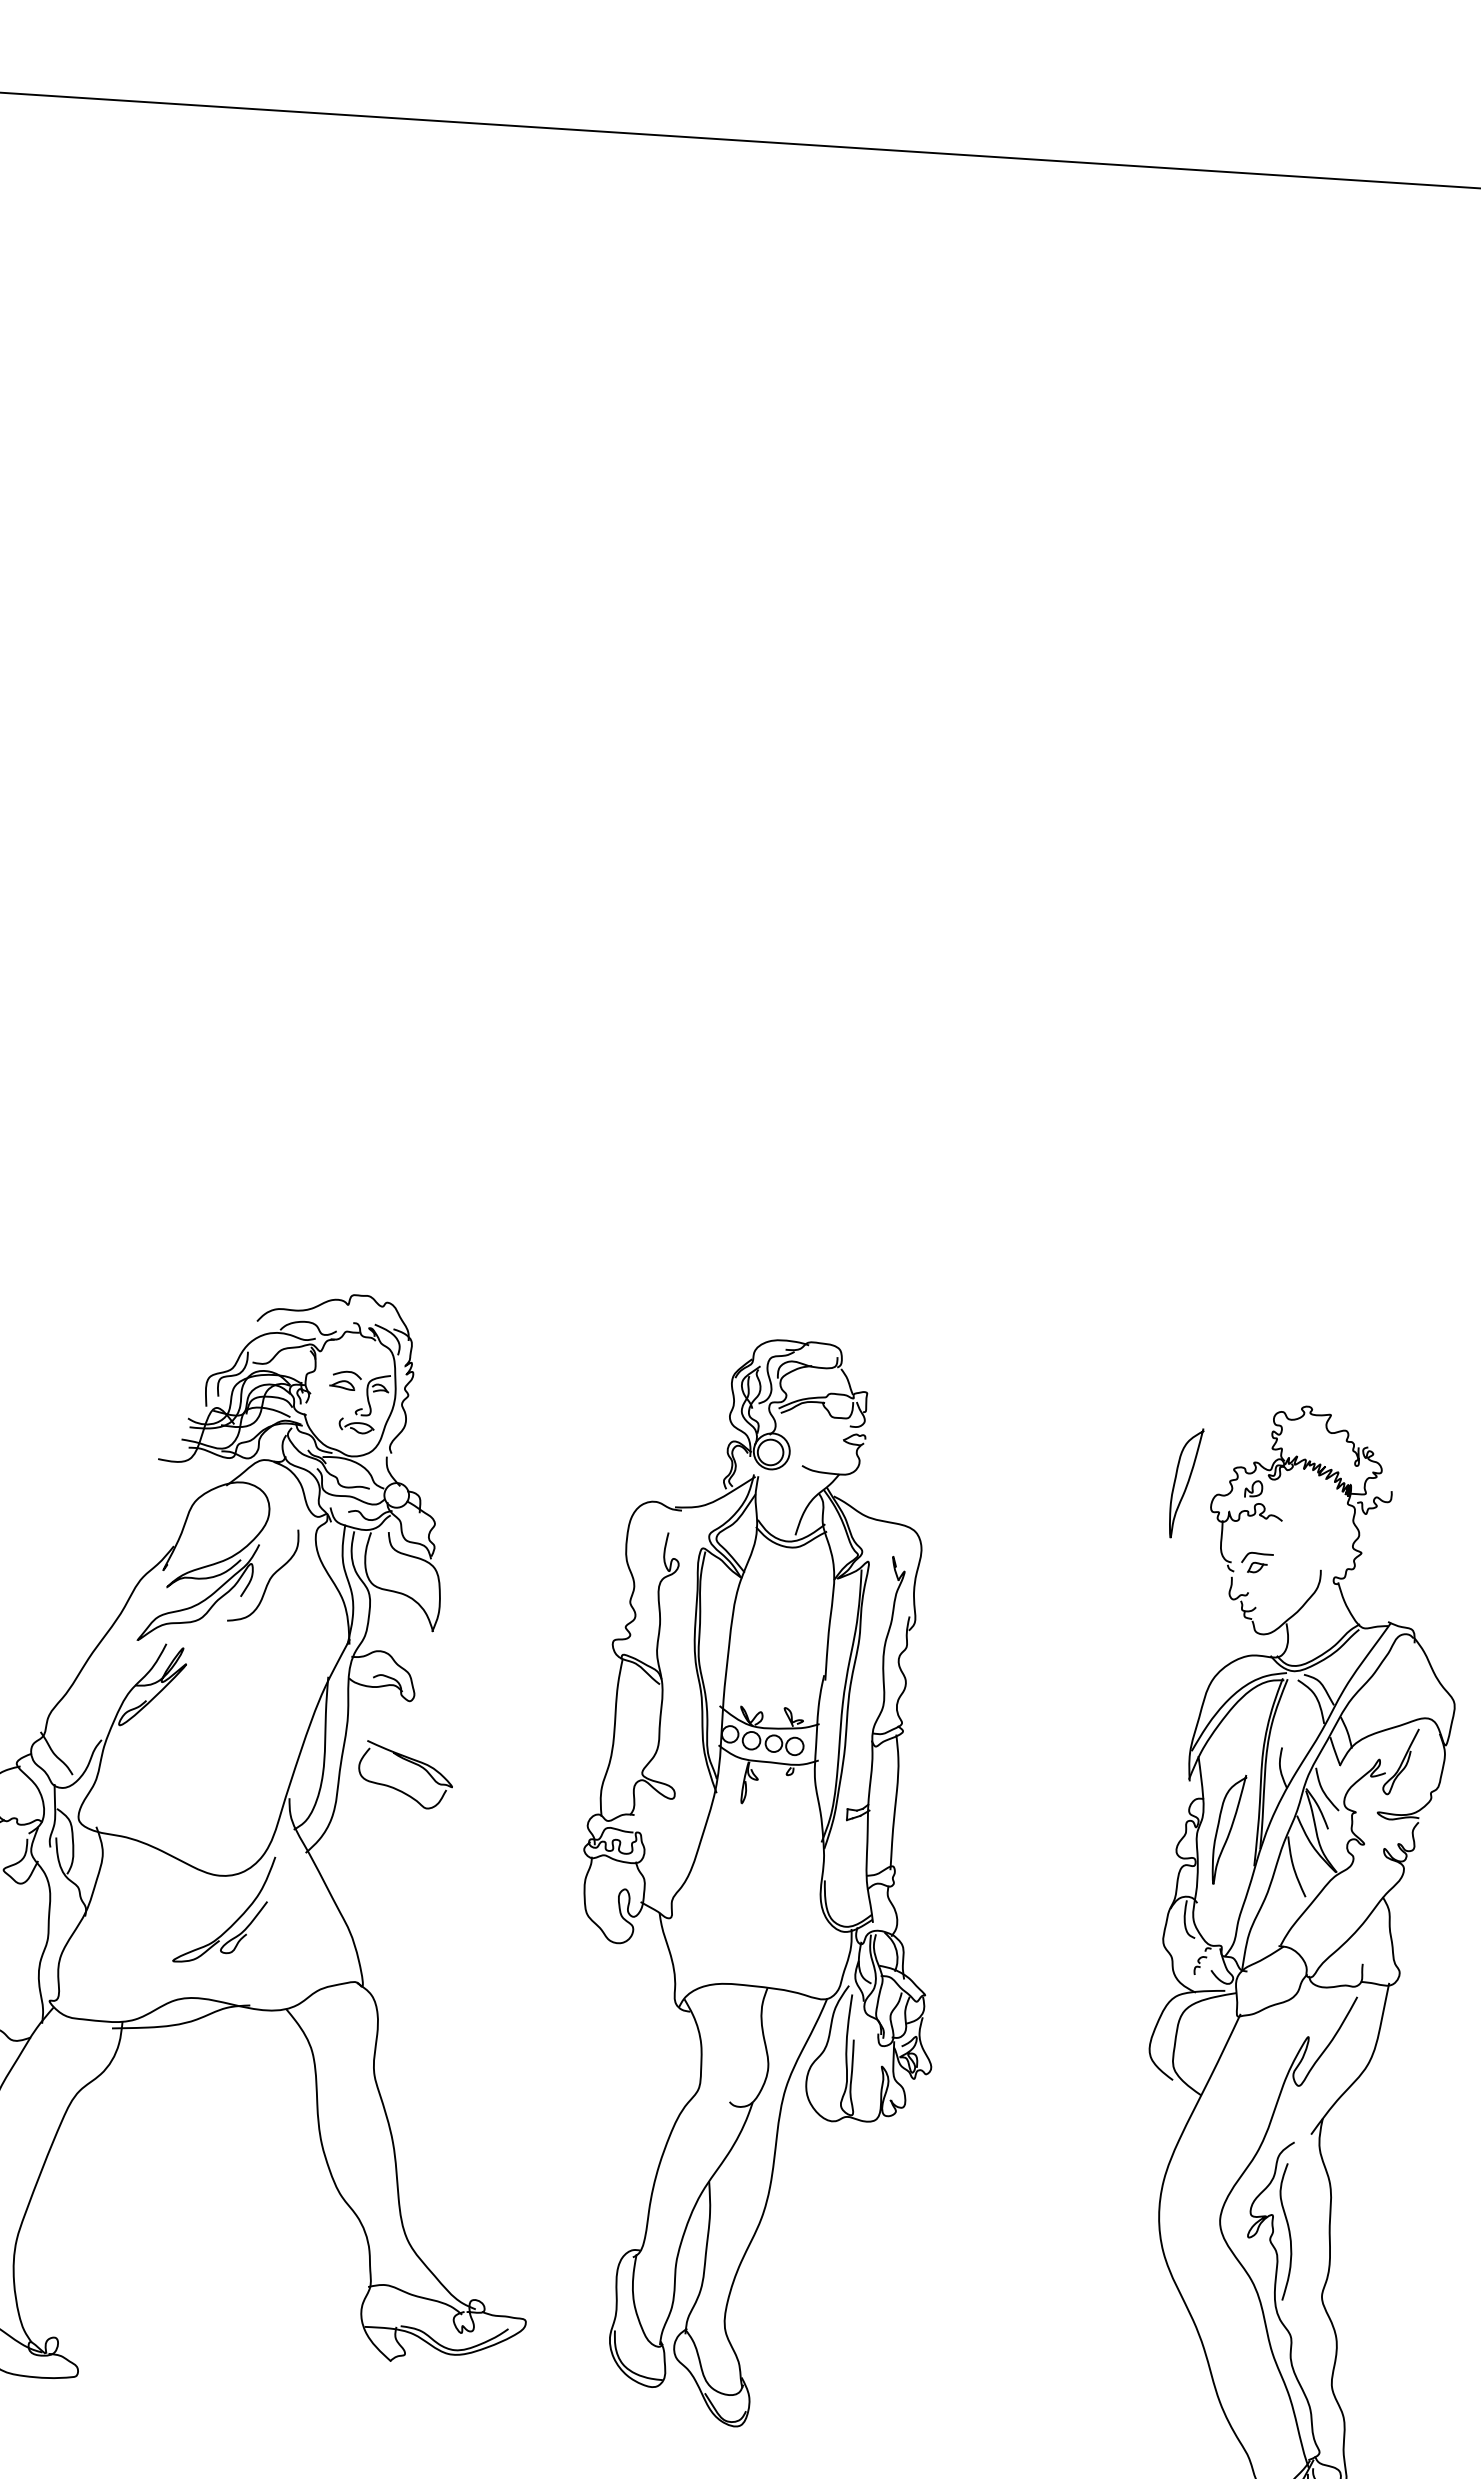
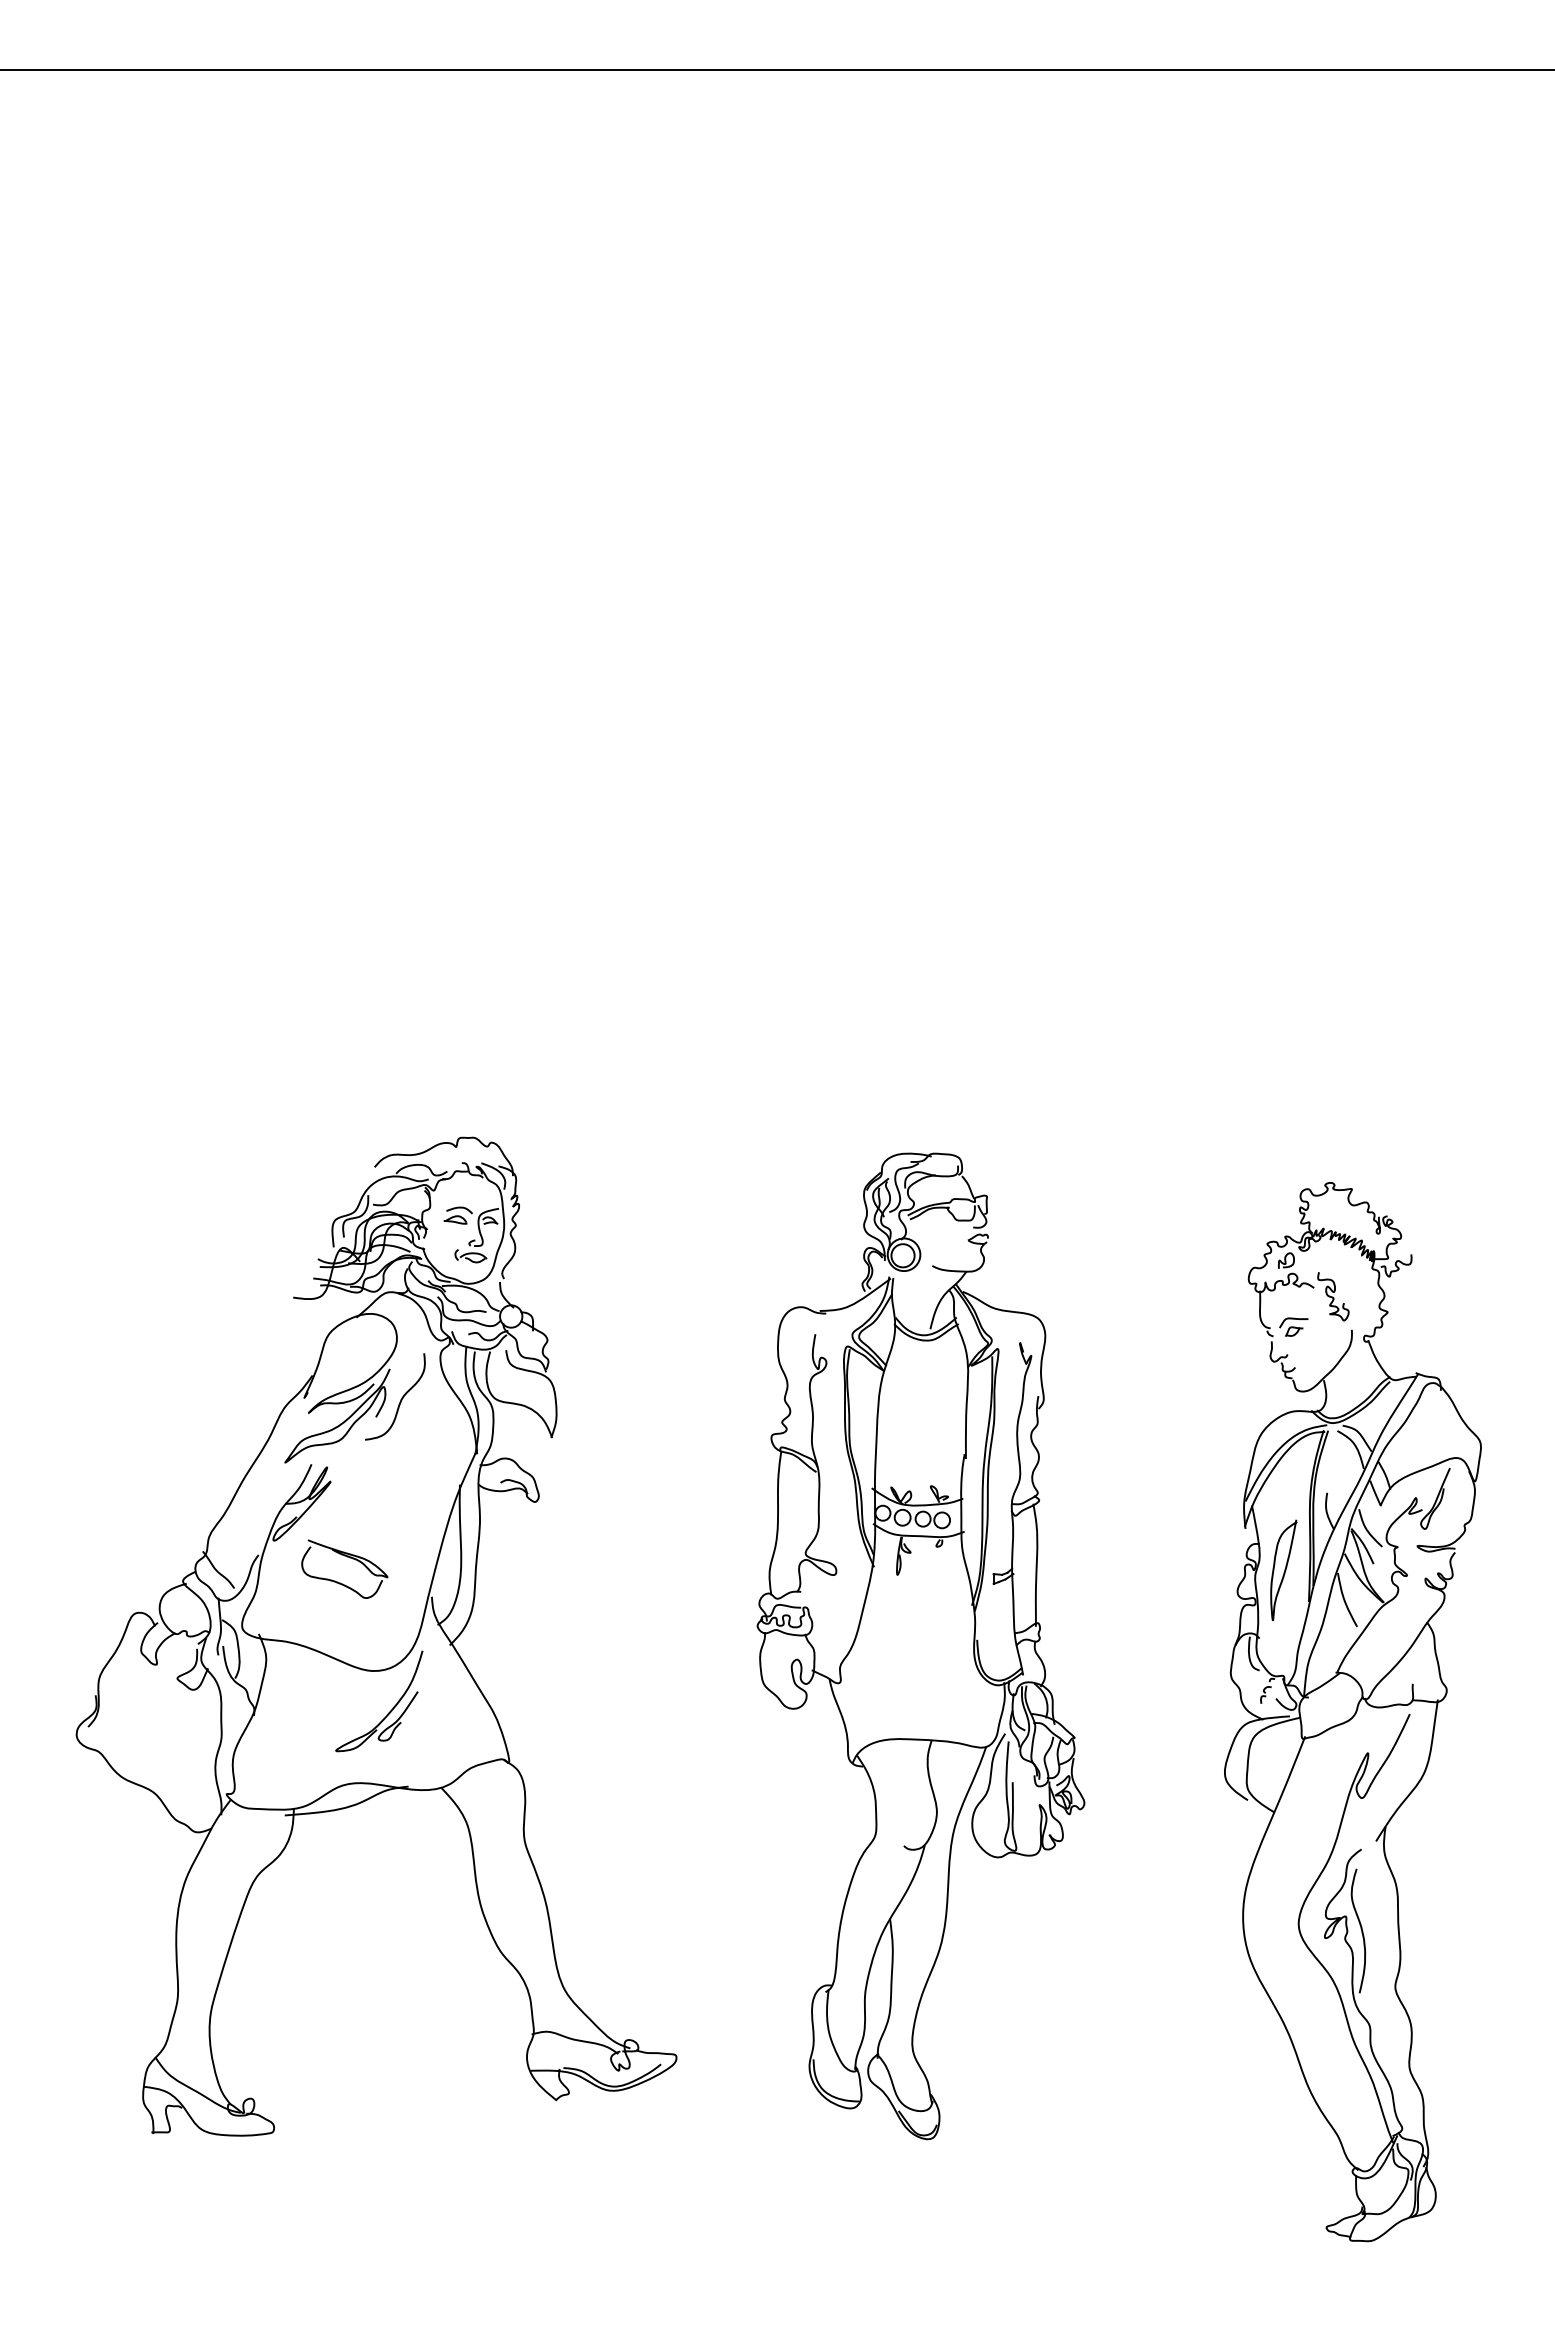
curve: (1186, 1482) -> (1225, 1258), removed
curve: (1301, 1531) -> (1332, 1296), added
part: (409, 1762) -> (347, 1557), moved
part: (762, 1883) -> (920, 1646), moved

